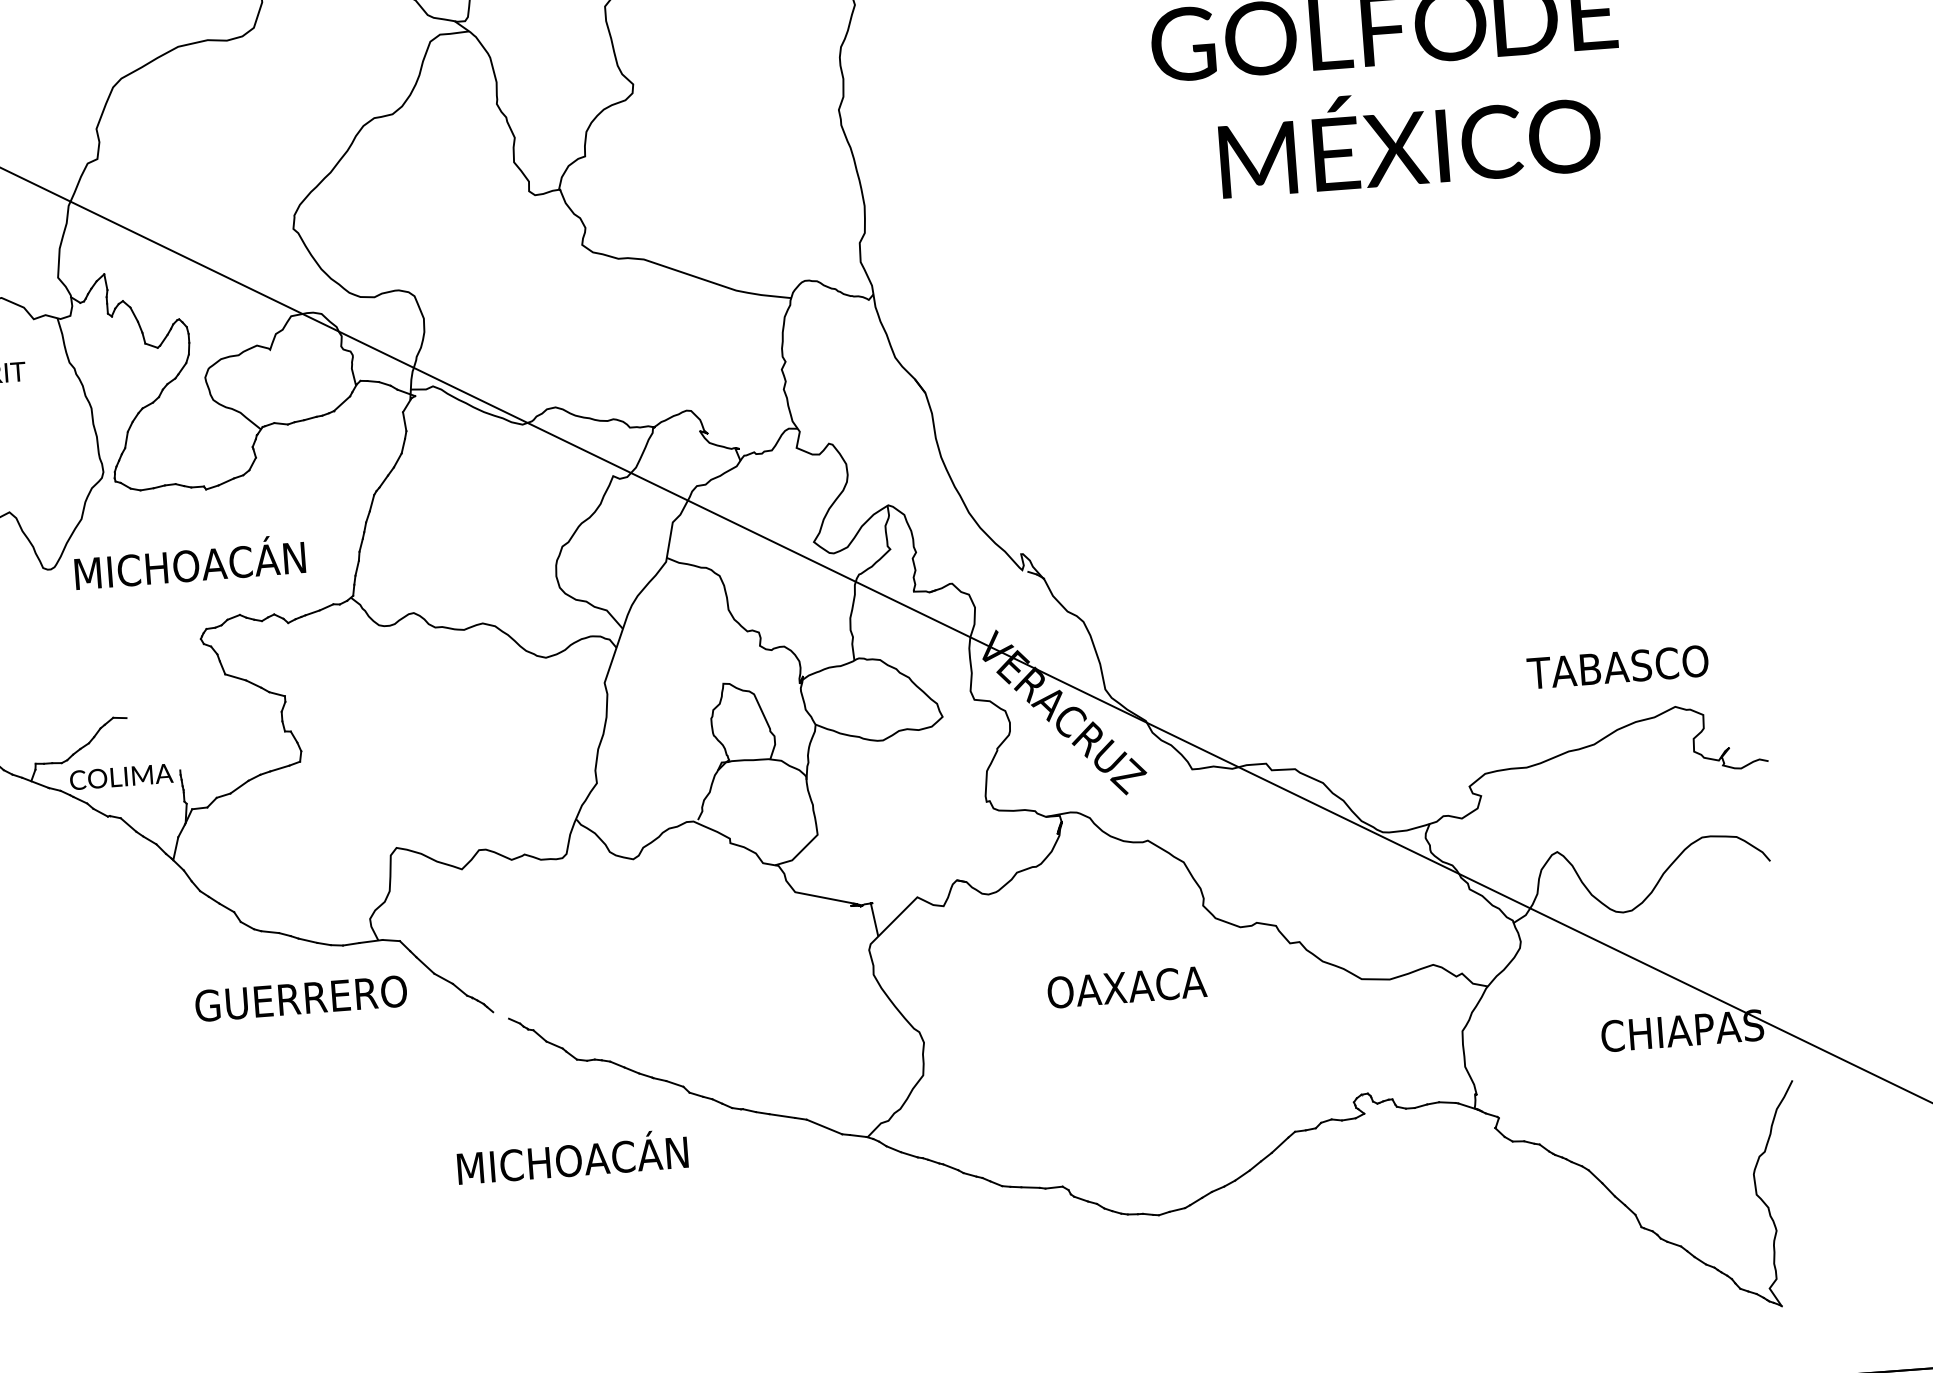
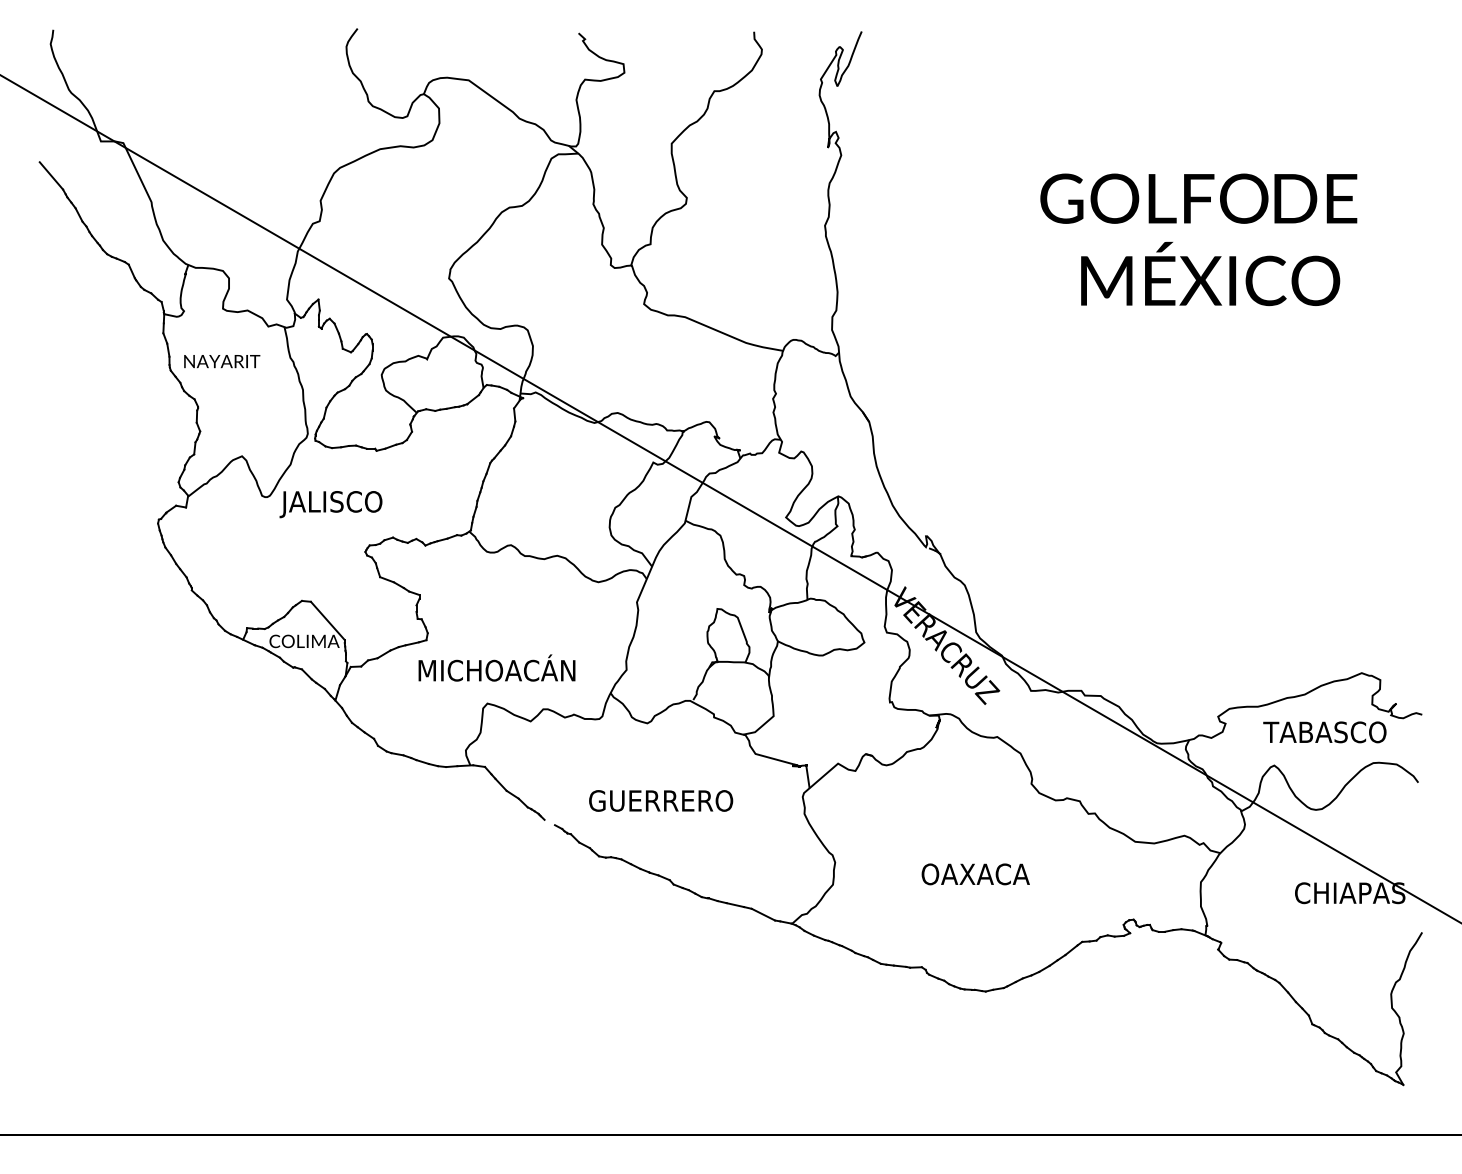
text: (186, 565) -> (359, 501), MICHOACÁN -> JALISCO
text: (1617, 667) -> (1324, 732), moved
line: (152, 743) -> (327, 620), added
text: (1126, 987) -> (975, 874), moved
text: (301, 997) -> (661, 800), moved
text: (571, 1156) -> (496, 667), moved

